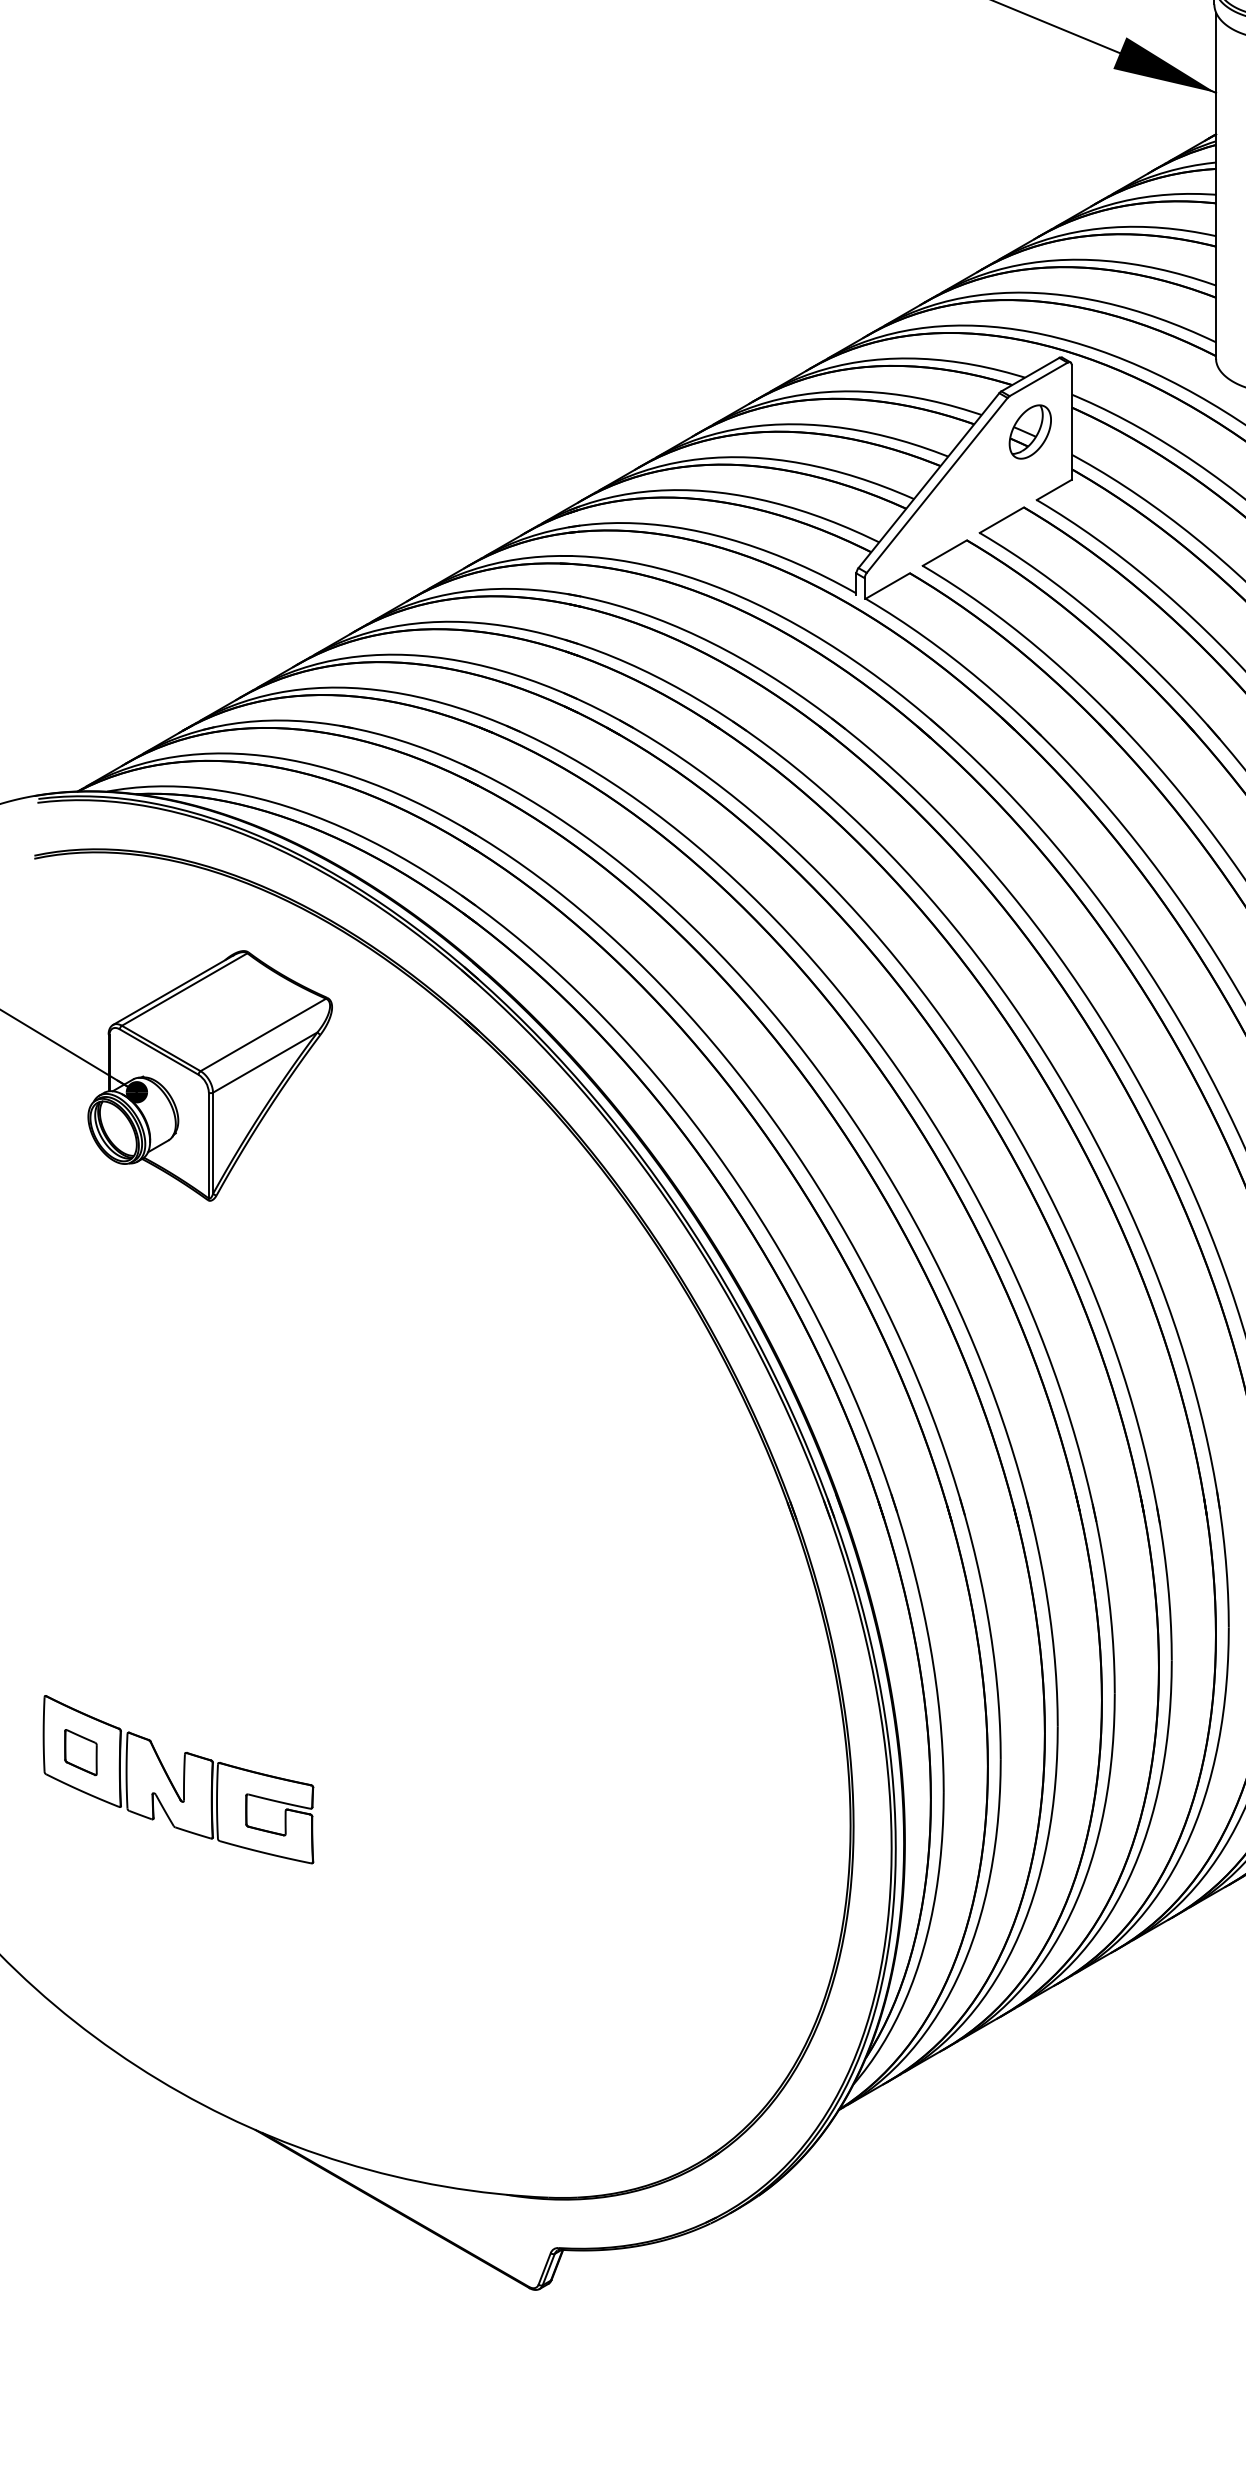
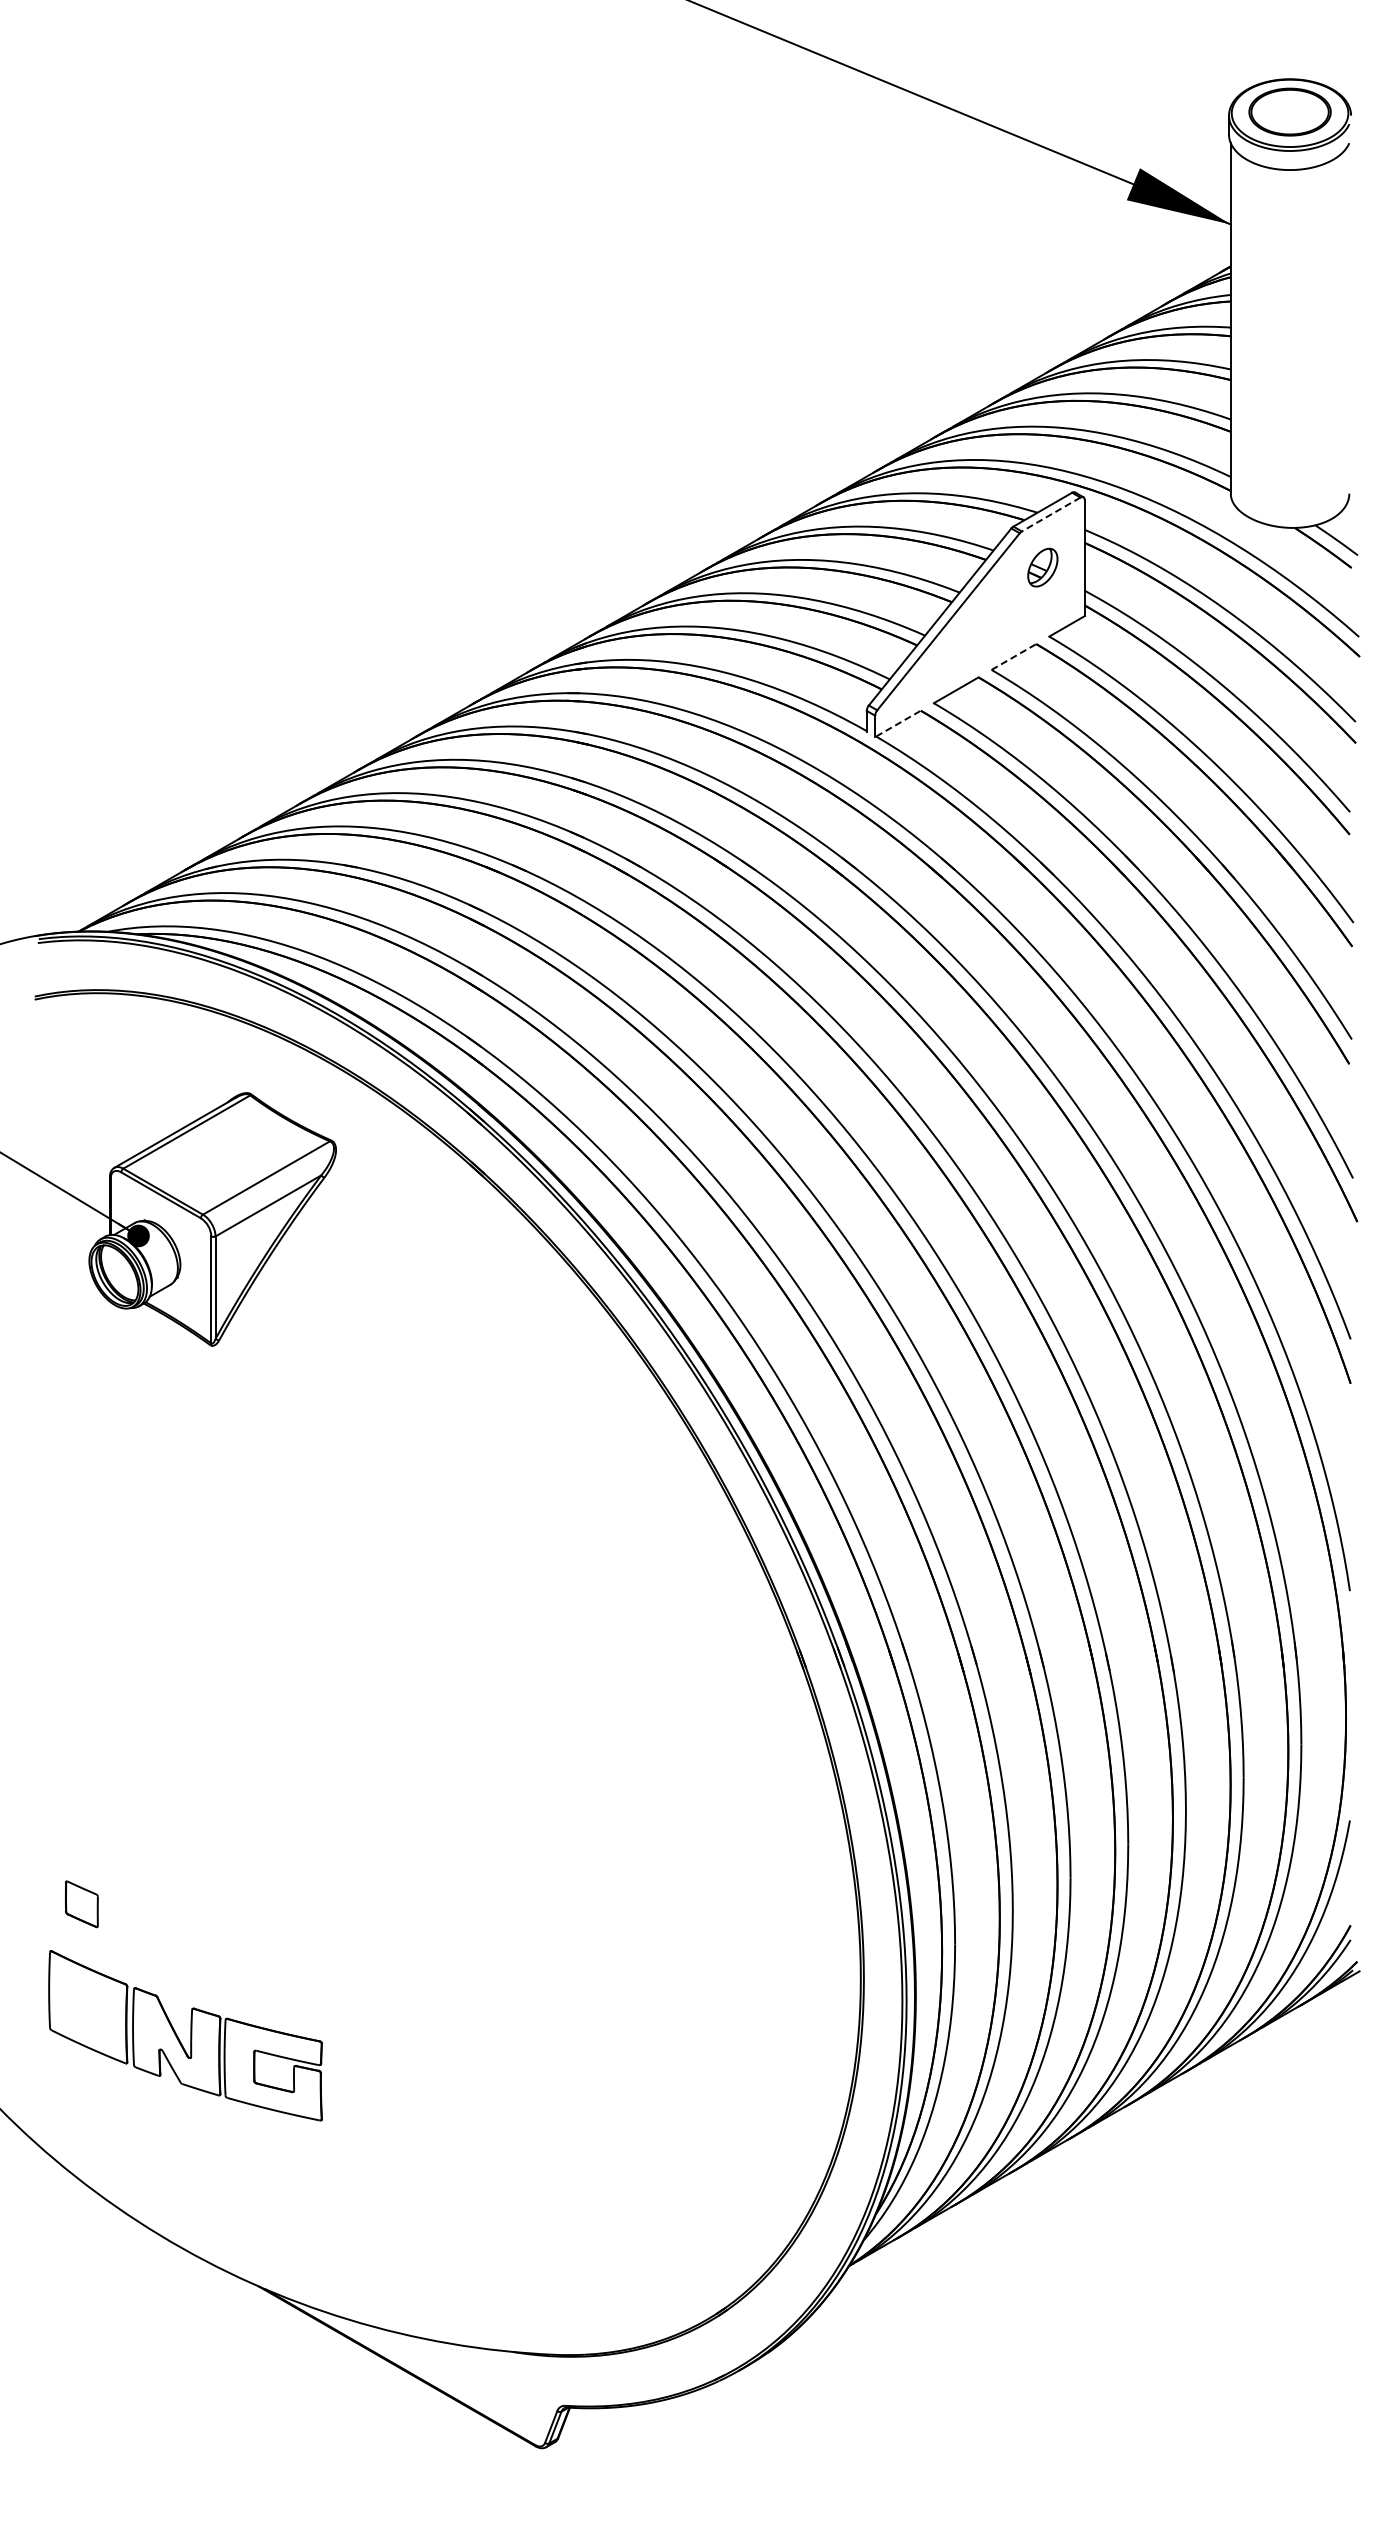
line: (1038, 379) -> (1051, 514), solid -> dashed
part: (1030, 431) -> (1042, 567), size x0.7
line: (1001, 520) -> (1013, 657), solid -> dashed
line: (887, 585) -> (898, 723), solid -> dashed
part: (178, 1779) -> (185, 2035), moved

